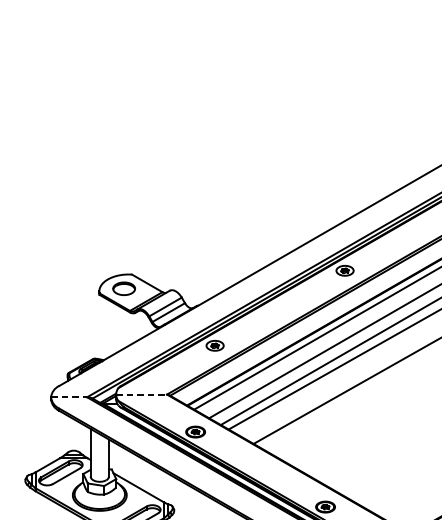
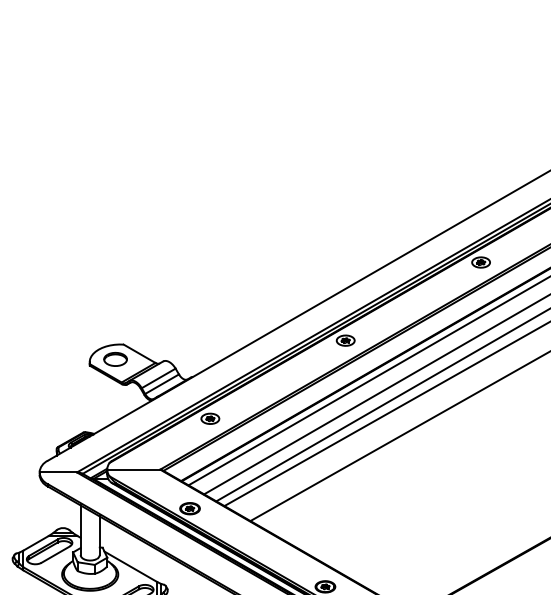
line: (141, 394) -> (133, 469), dashed -> solid
line: (69, 397) -> (58, 472), dashed -> solid

